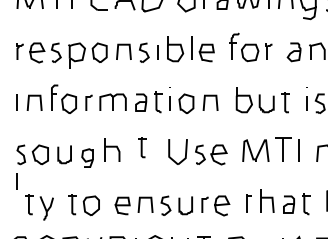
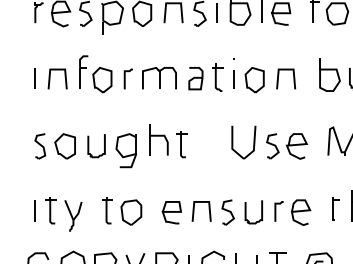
part: (142, 147) -> (182, 144), moved
part: (87, 157) -> (126, 149), size x1.43
line: (16, 181) -> (34, 210), moved

